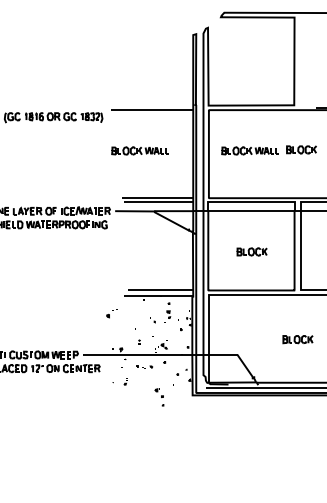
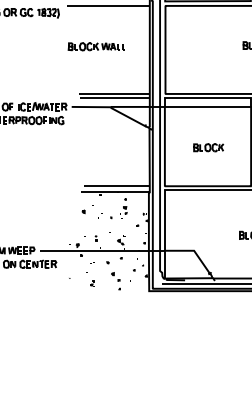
part: (249, 150) -> (206, 46), removed
part: (111, 313) -> (87, 209), moved
part: (125, 381) -> (92, 282), moved
part: (159, 397) -> (116, 281), moved

